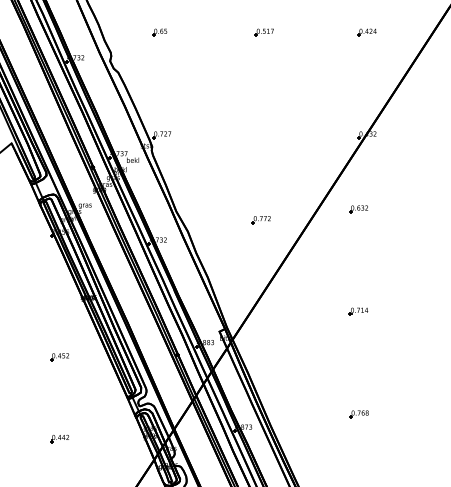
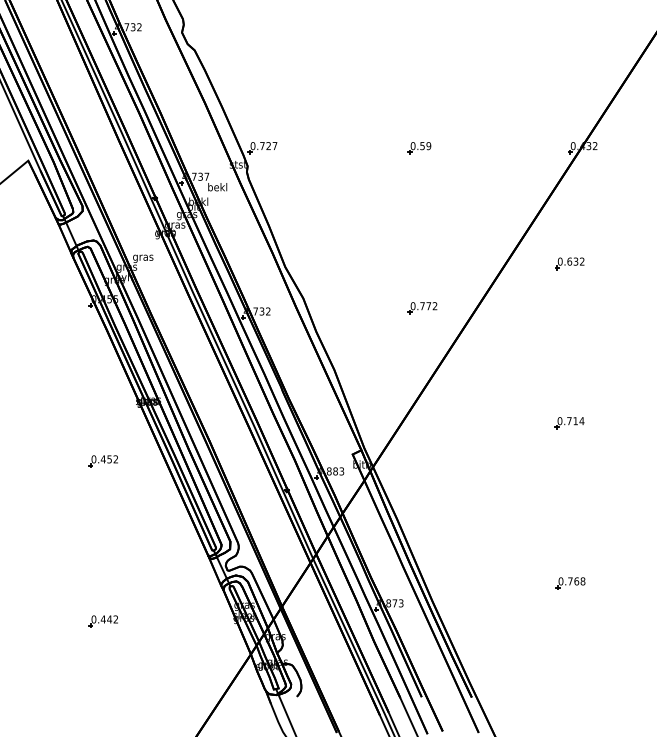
part: (261, 135) -> (418, 148), added
part: (260, 220) -> (421, 309), moved
part: (59, 357) -> (103, 461), moved

